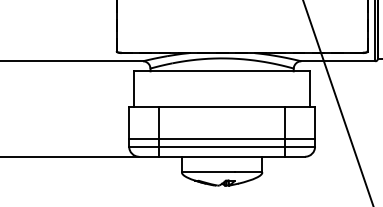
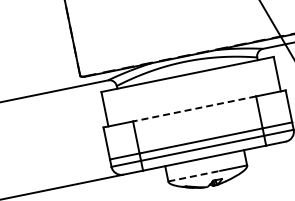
line: (222, 106) -> (194, 108), solid -> dashed
line: (208, 172) -> (194, 176), solid -> dashed

